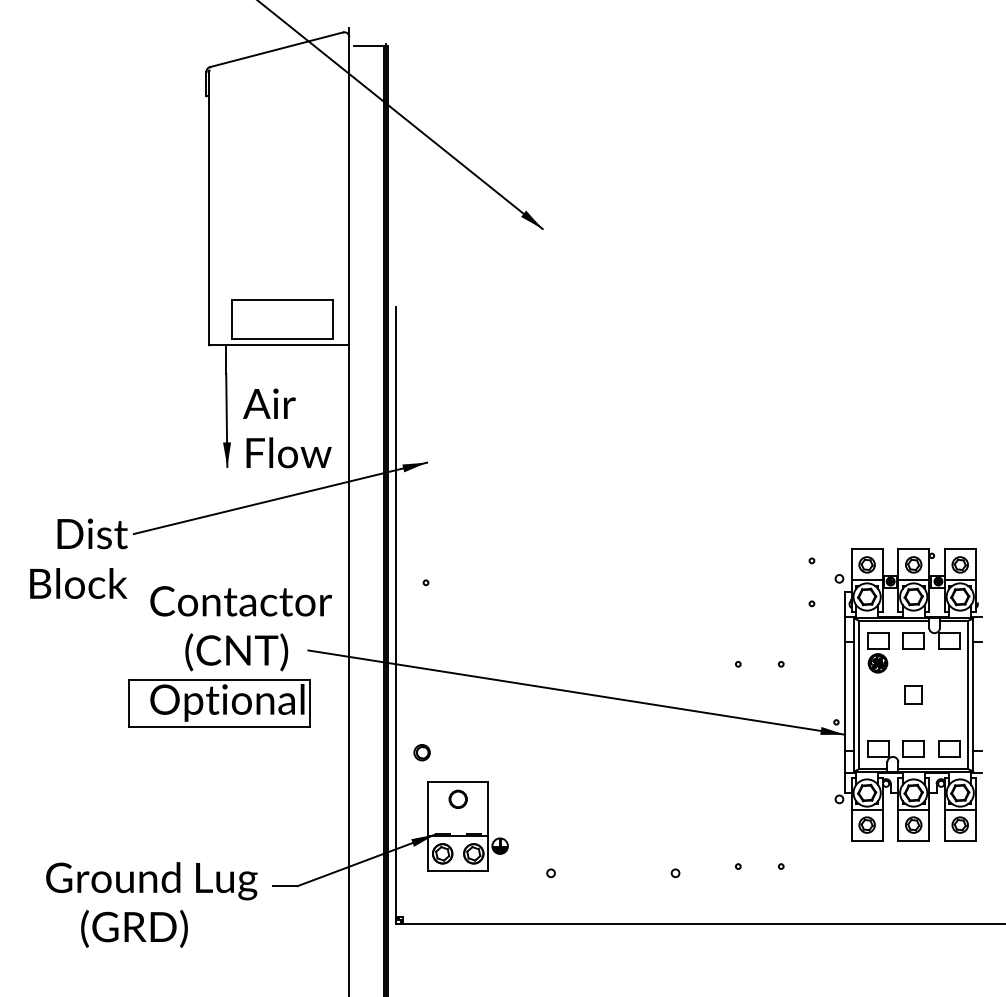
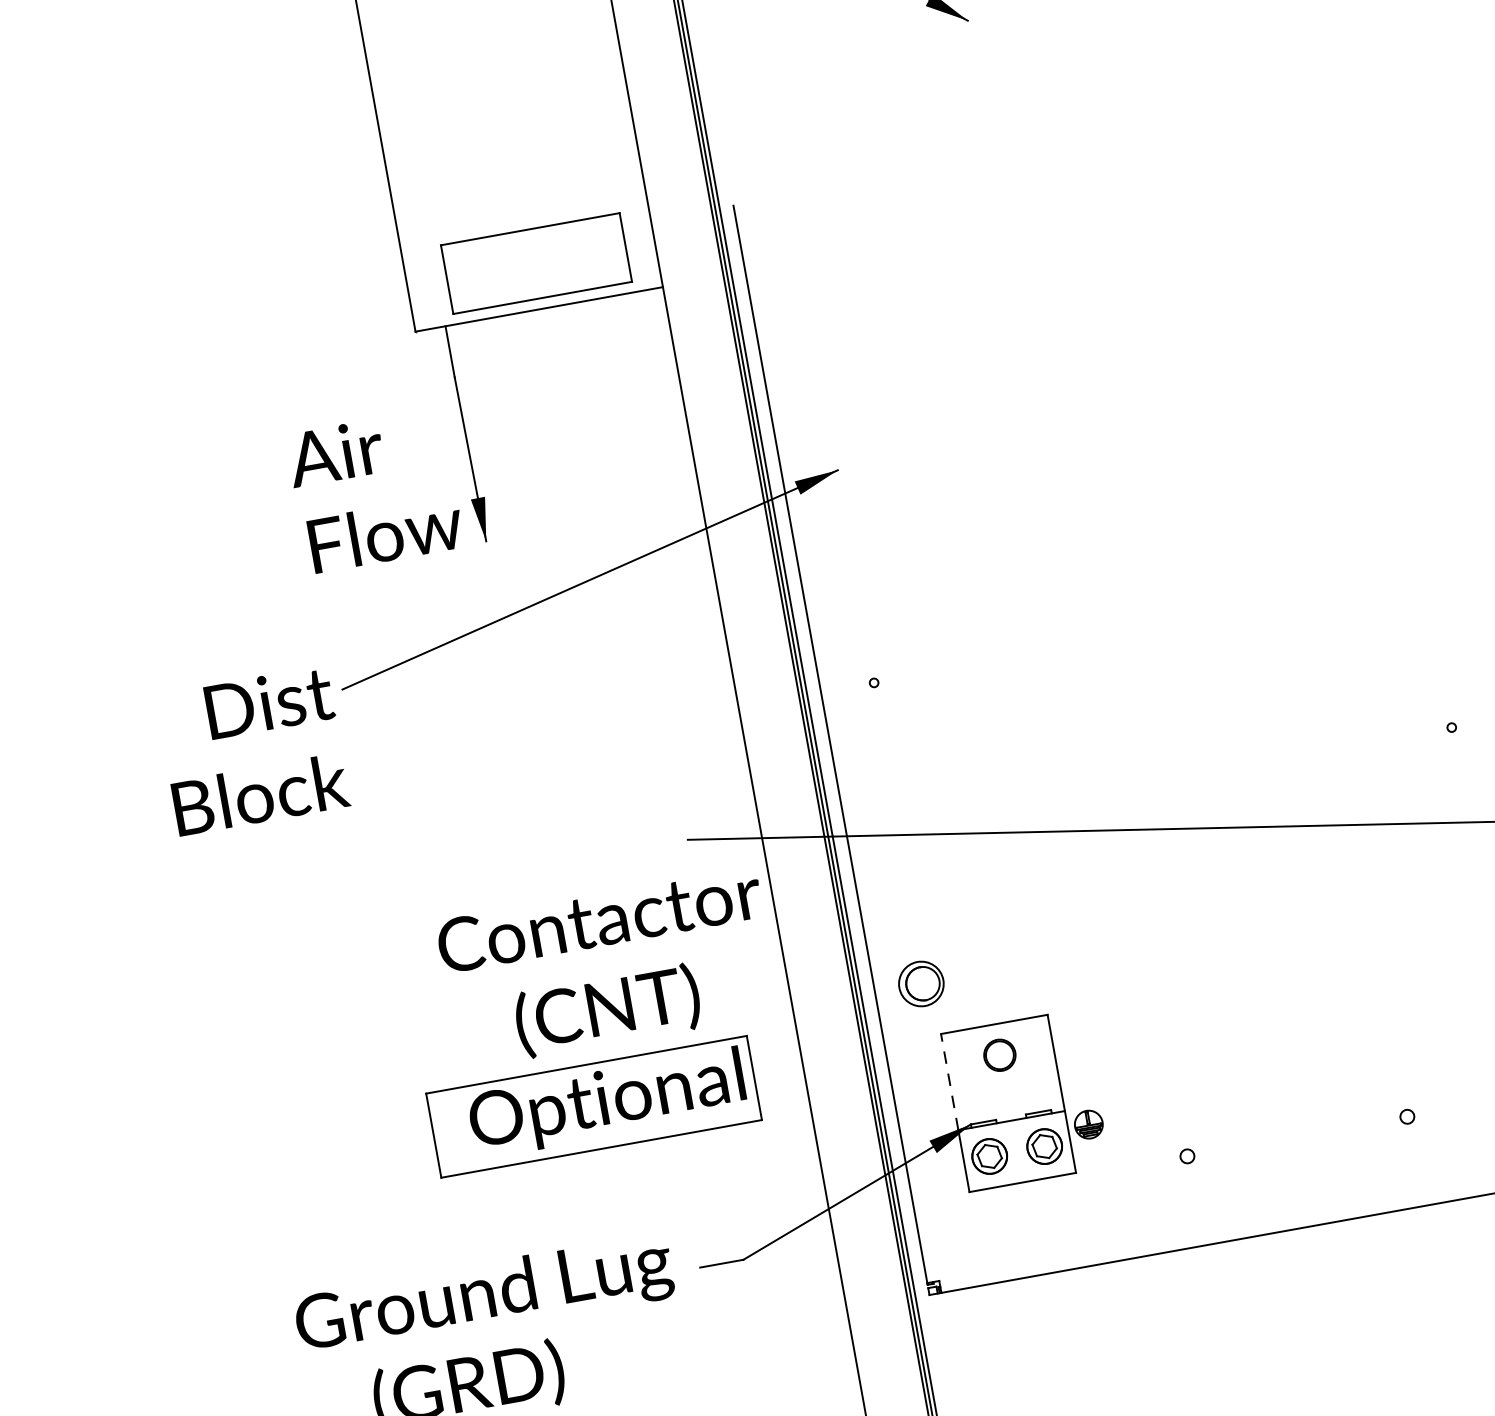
text: (287, 428) -> (375, 491), moved
part: (229, 656) -> (596, 1020), moved
part: (421, 752) -> (920, 984), size x1.6
line: (428, 808) -> (950, 1080), solid -> dashed

